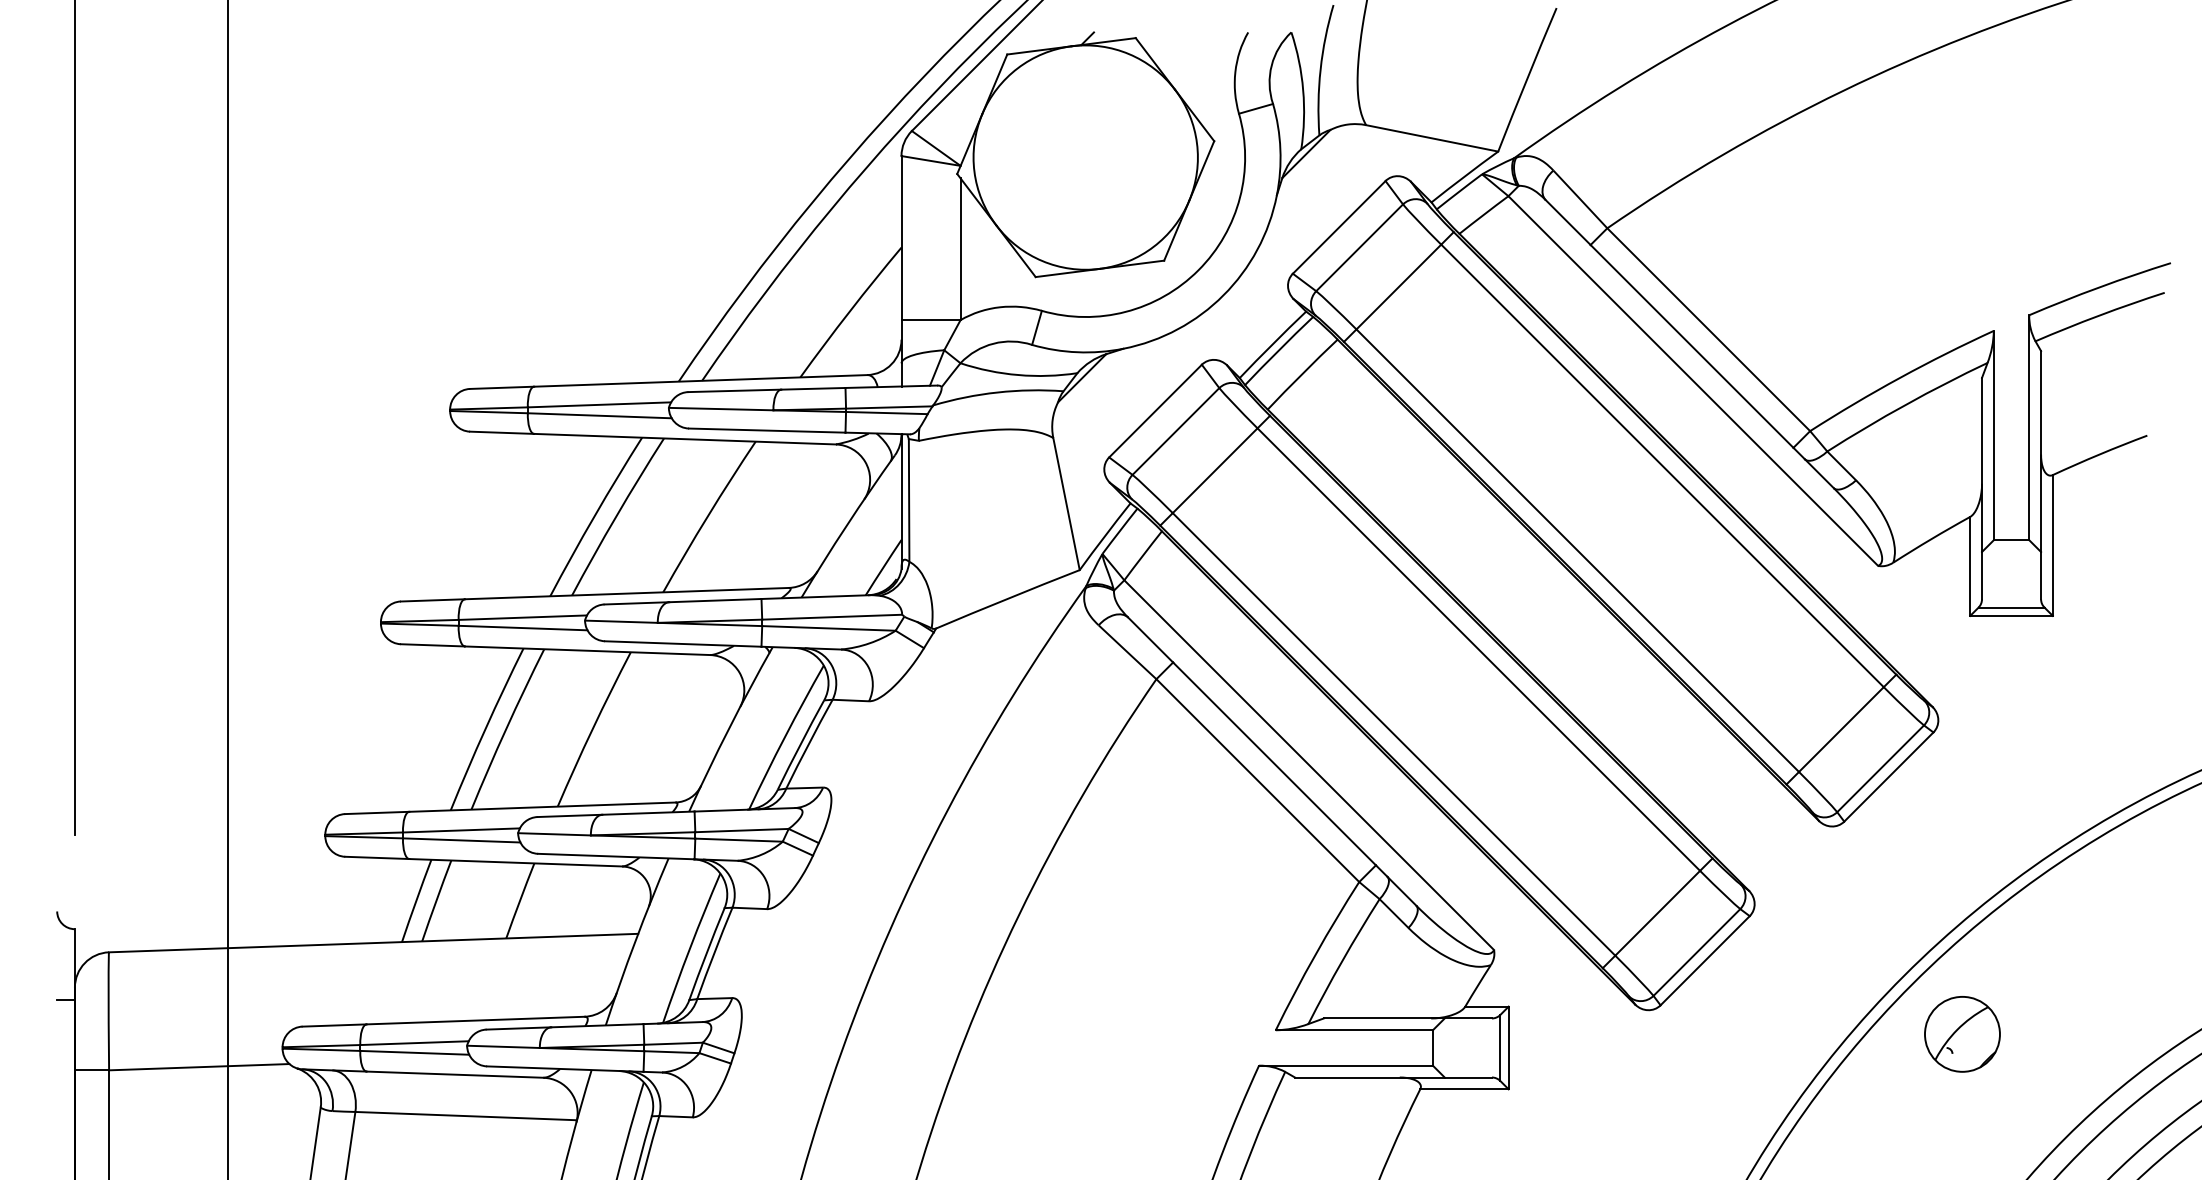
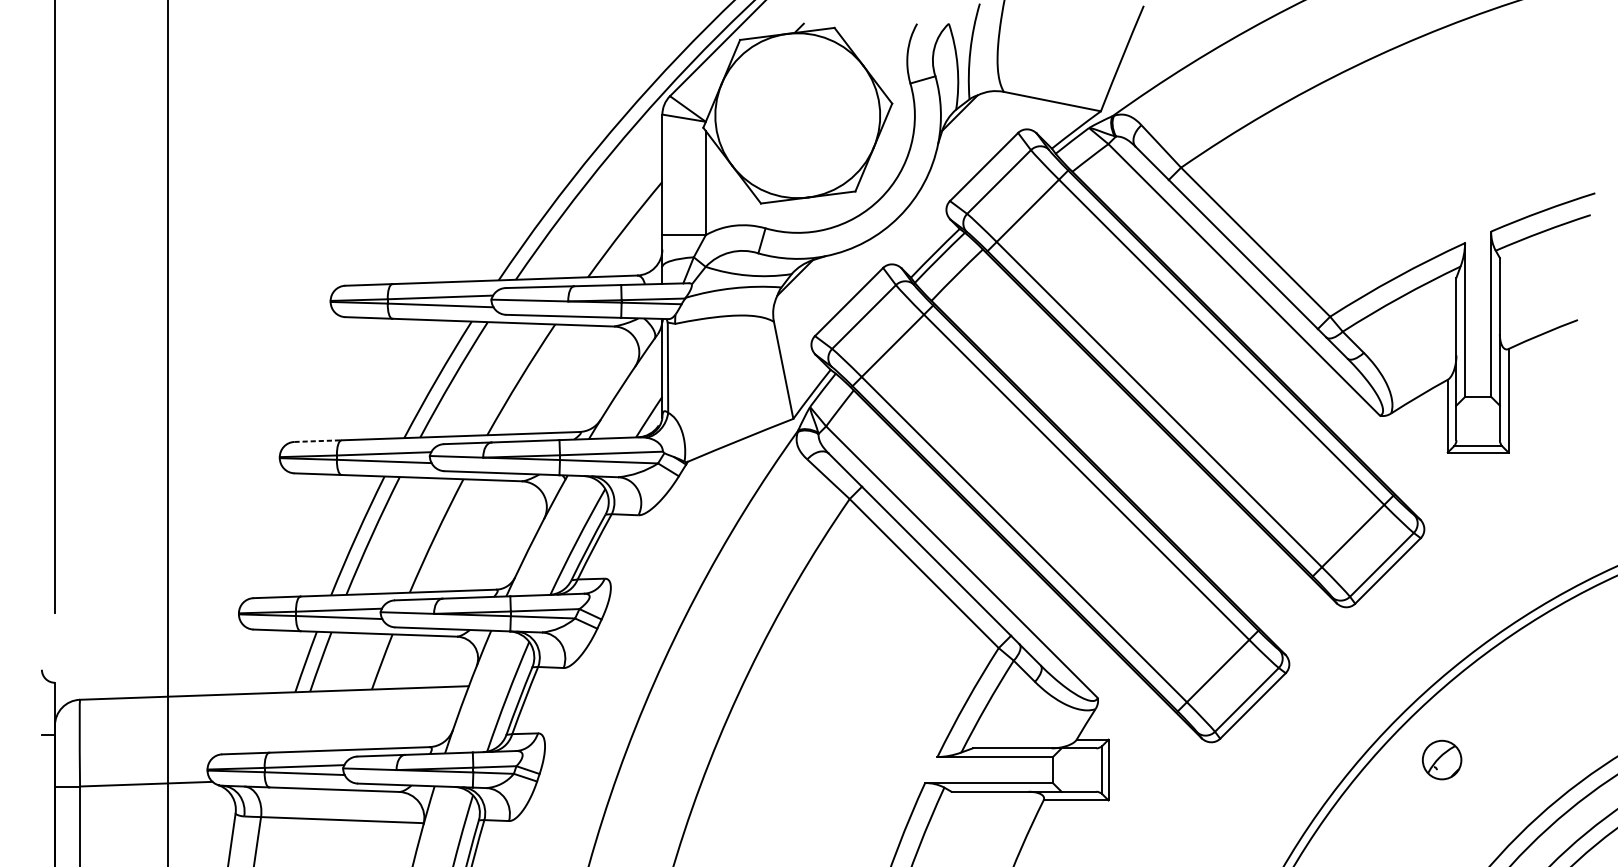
line: (433, 600) -> (318, 441), solid -> dashed
part: (1962, 1034) -> (1442, 760), size x0.7

